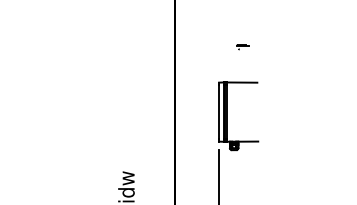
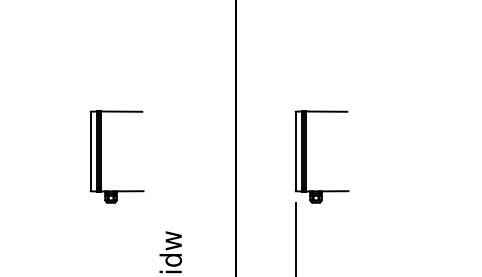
part: (242, 46) -> (327, 63), removed
part: (75, 115) -> (101, 156), added

